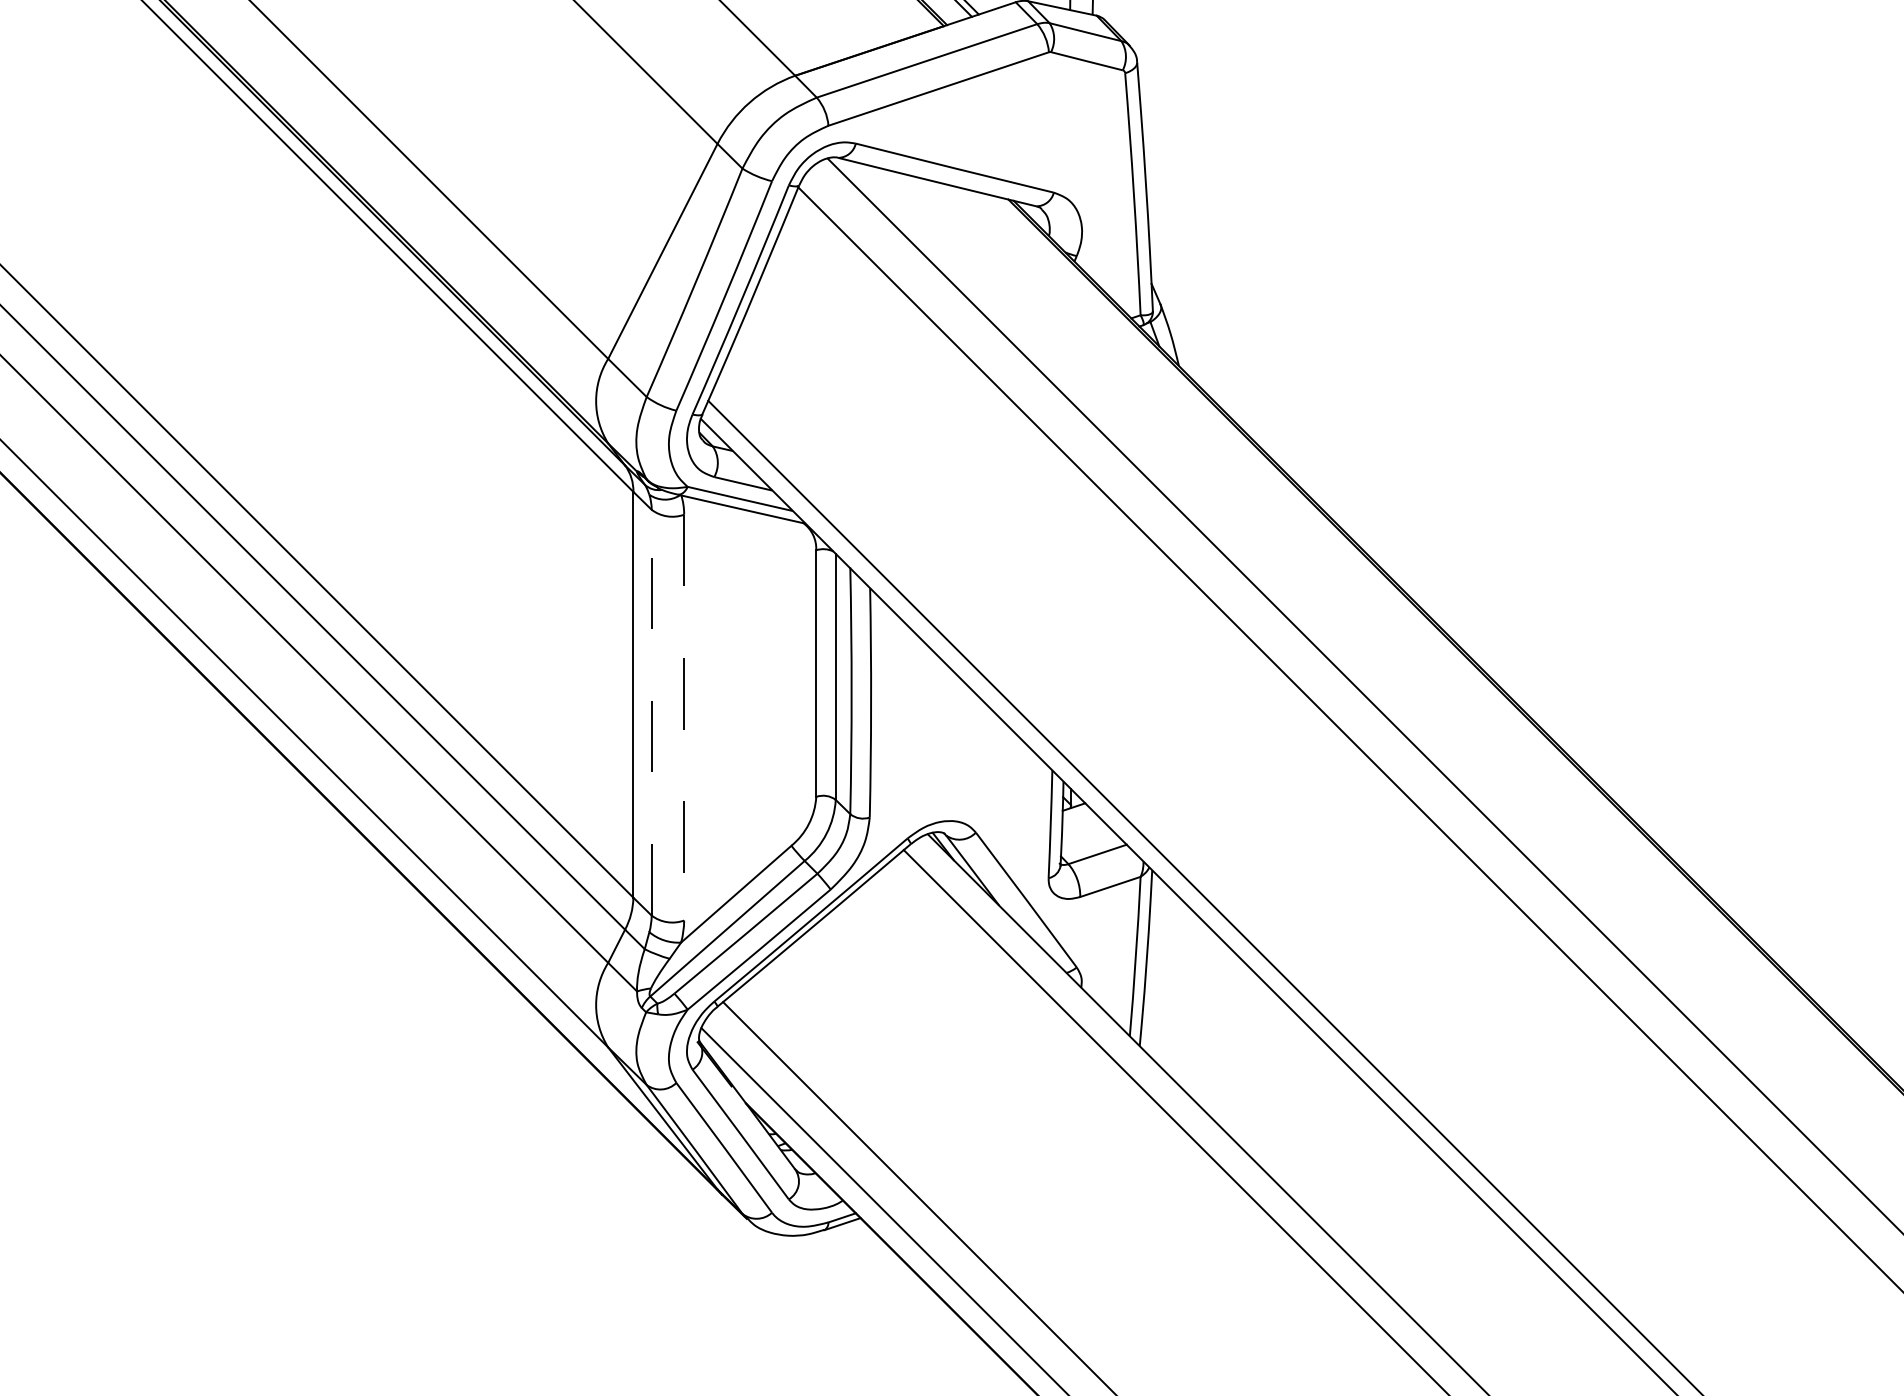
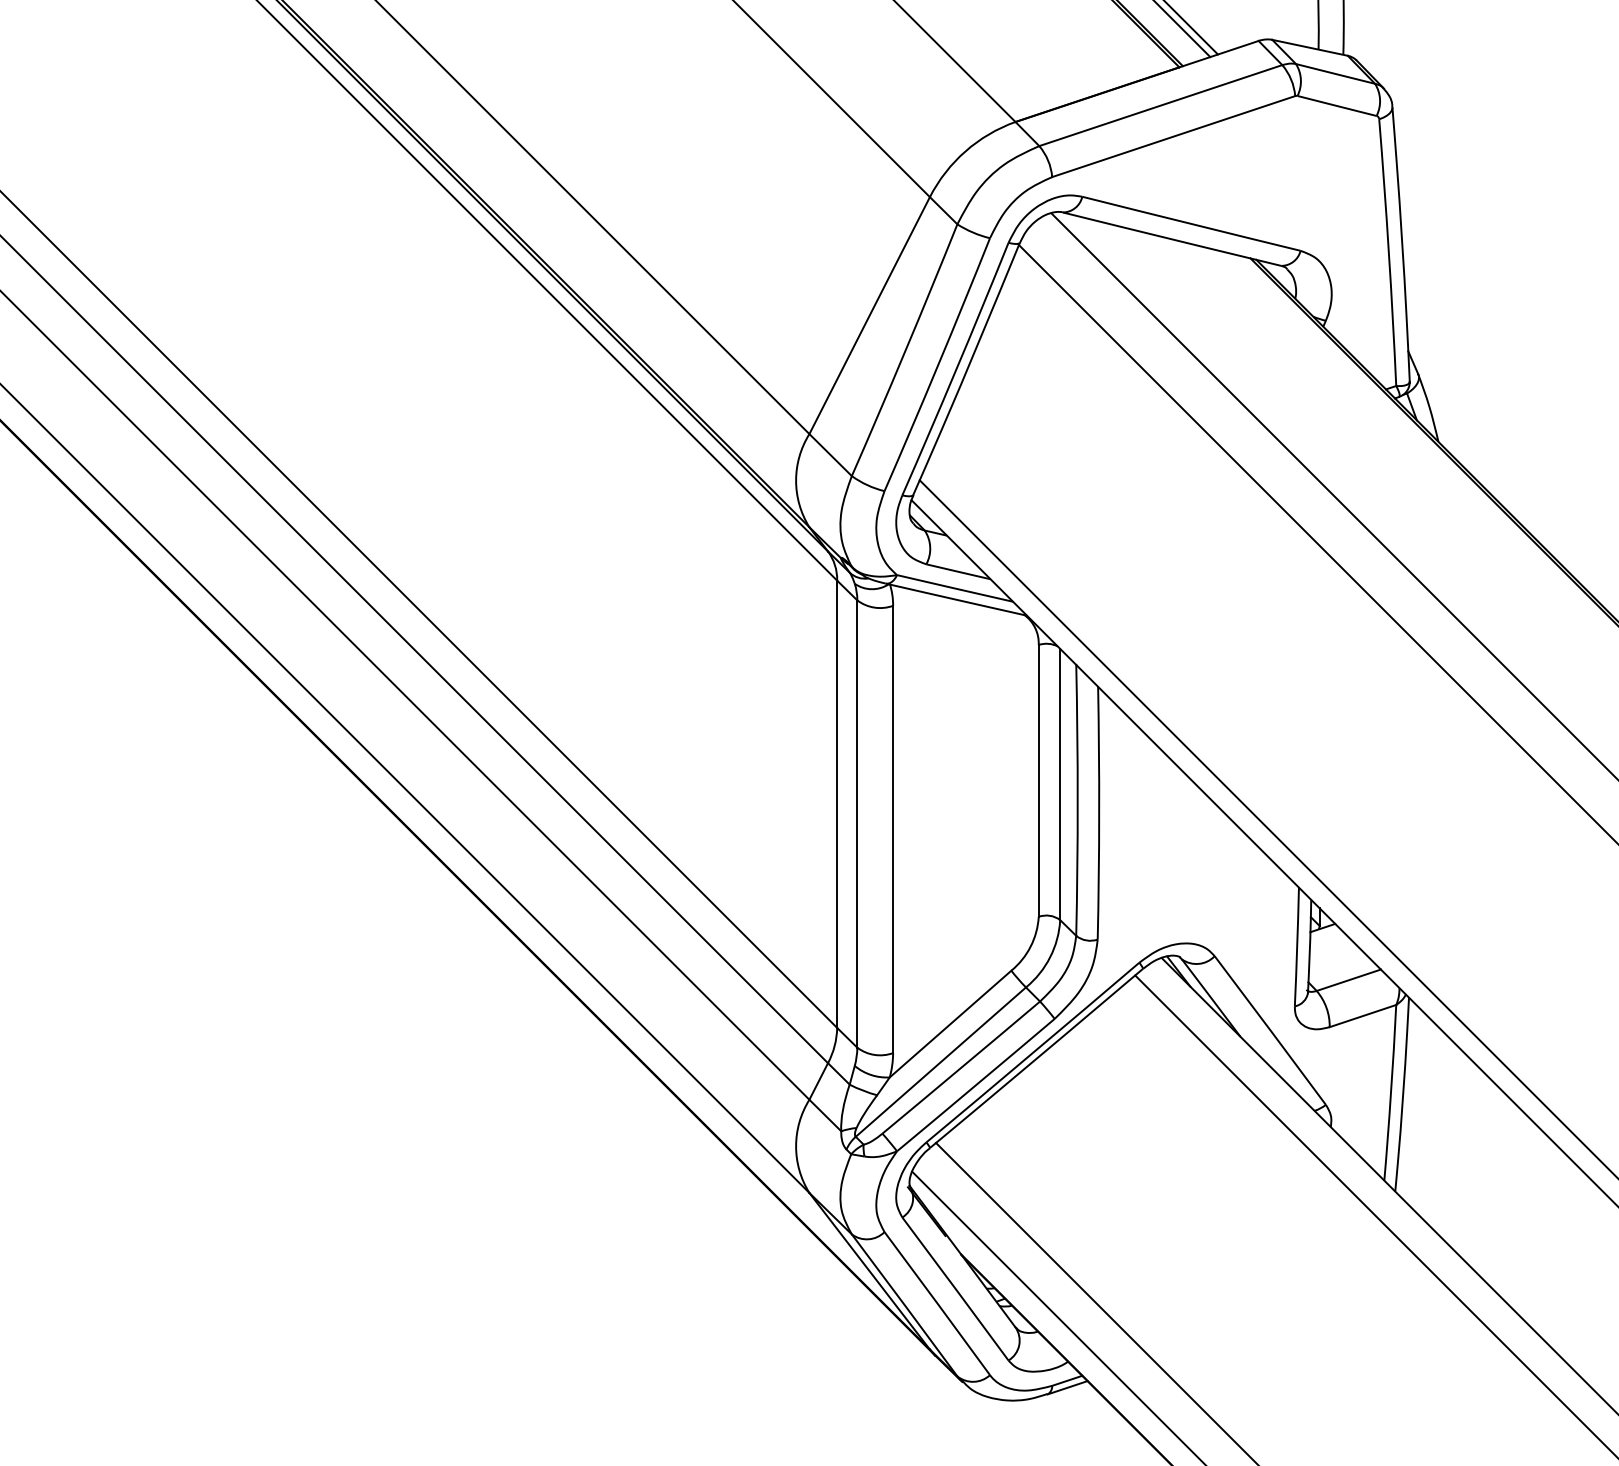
line: (651, 712) -> (857, 823), dashed -> solid
line: (684, 717) -> (893, 829), dashed -> solid

